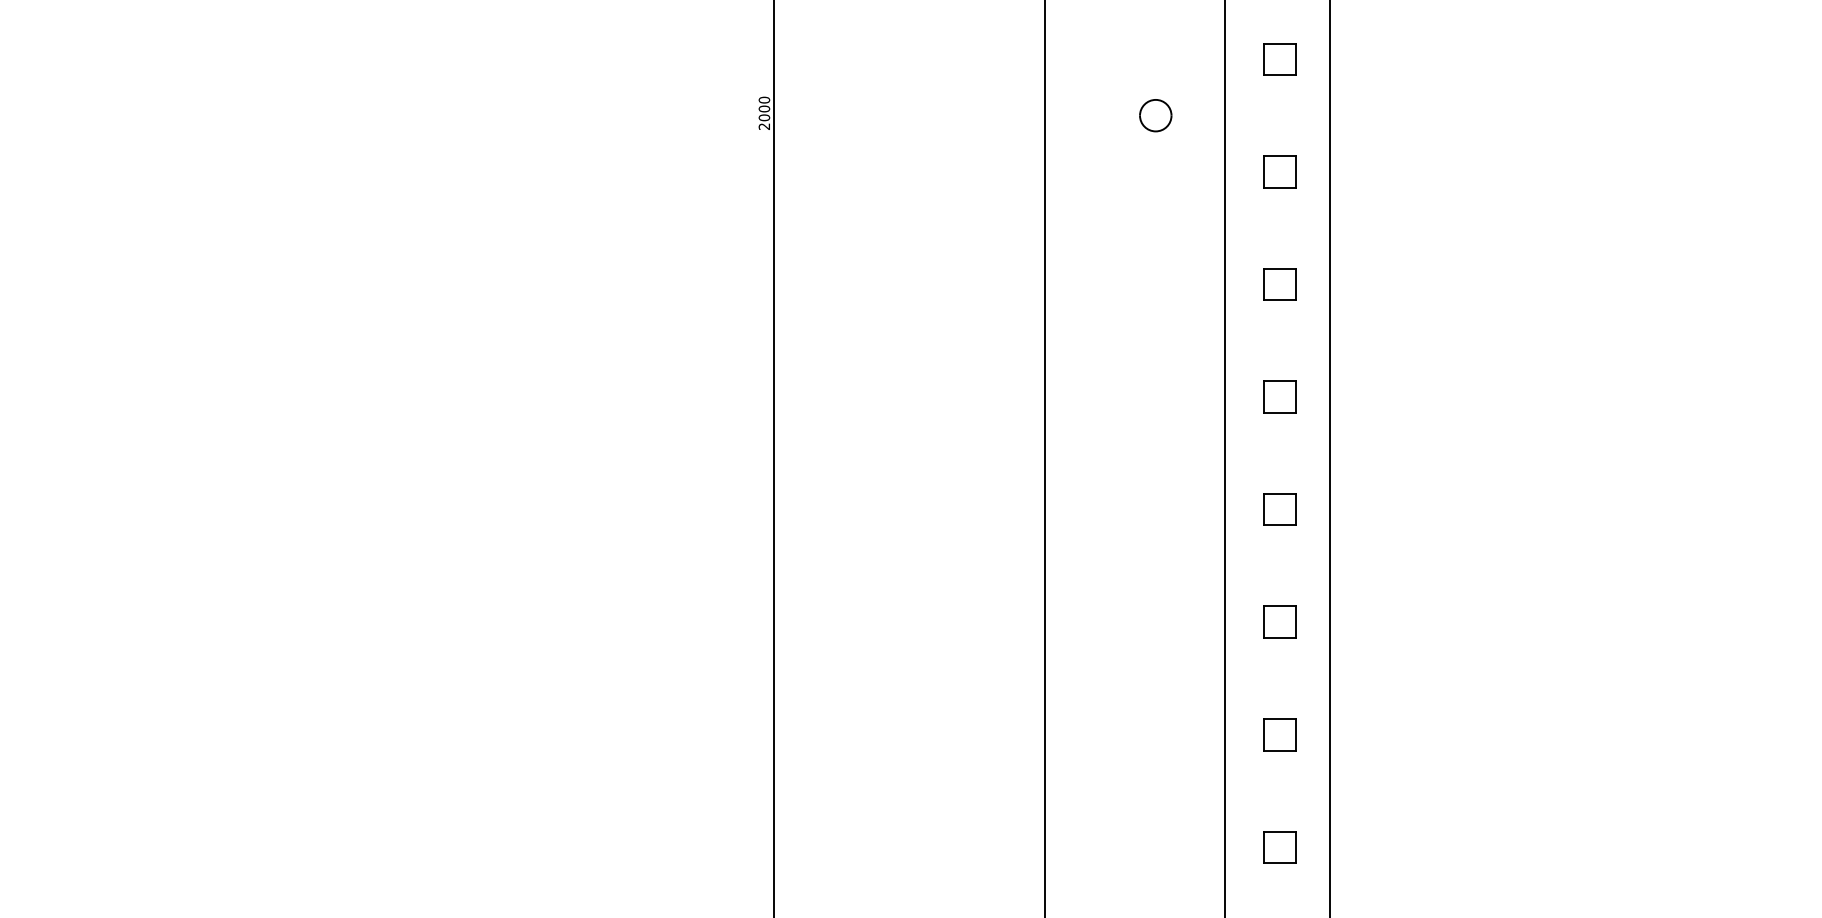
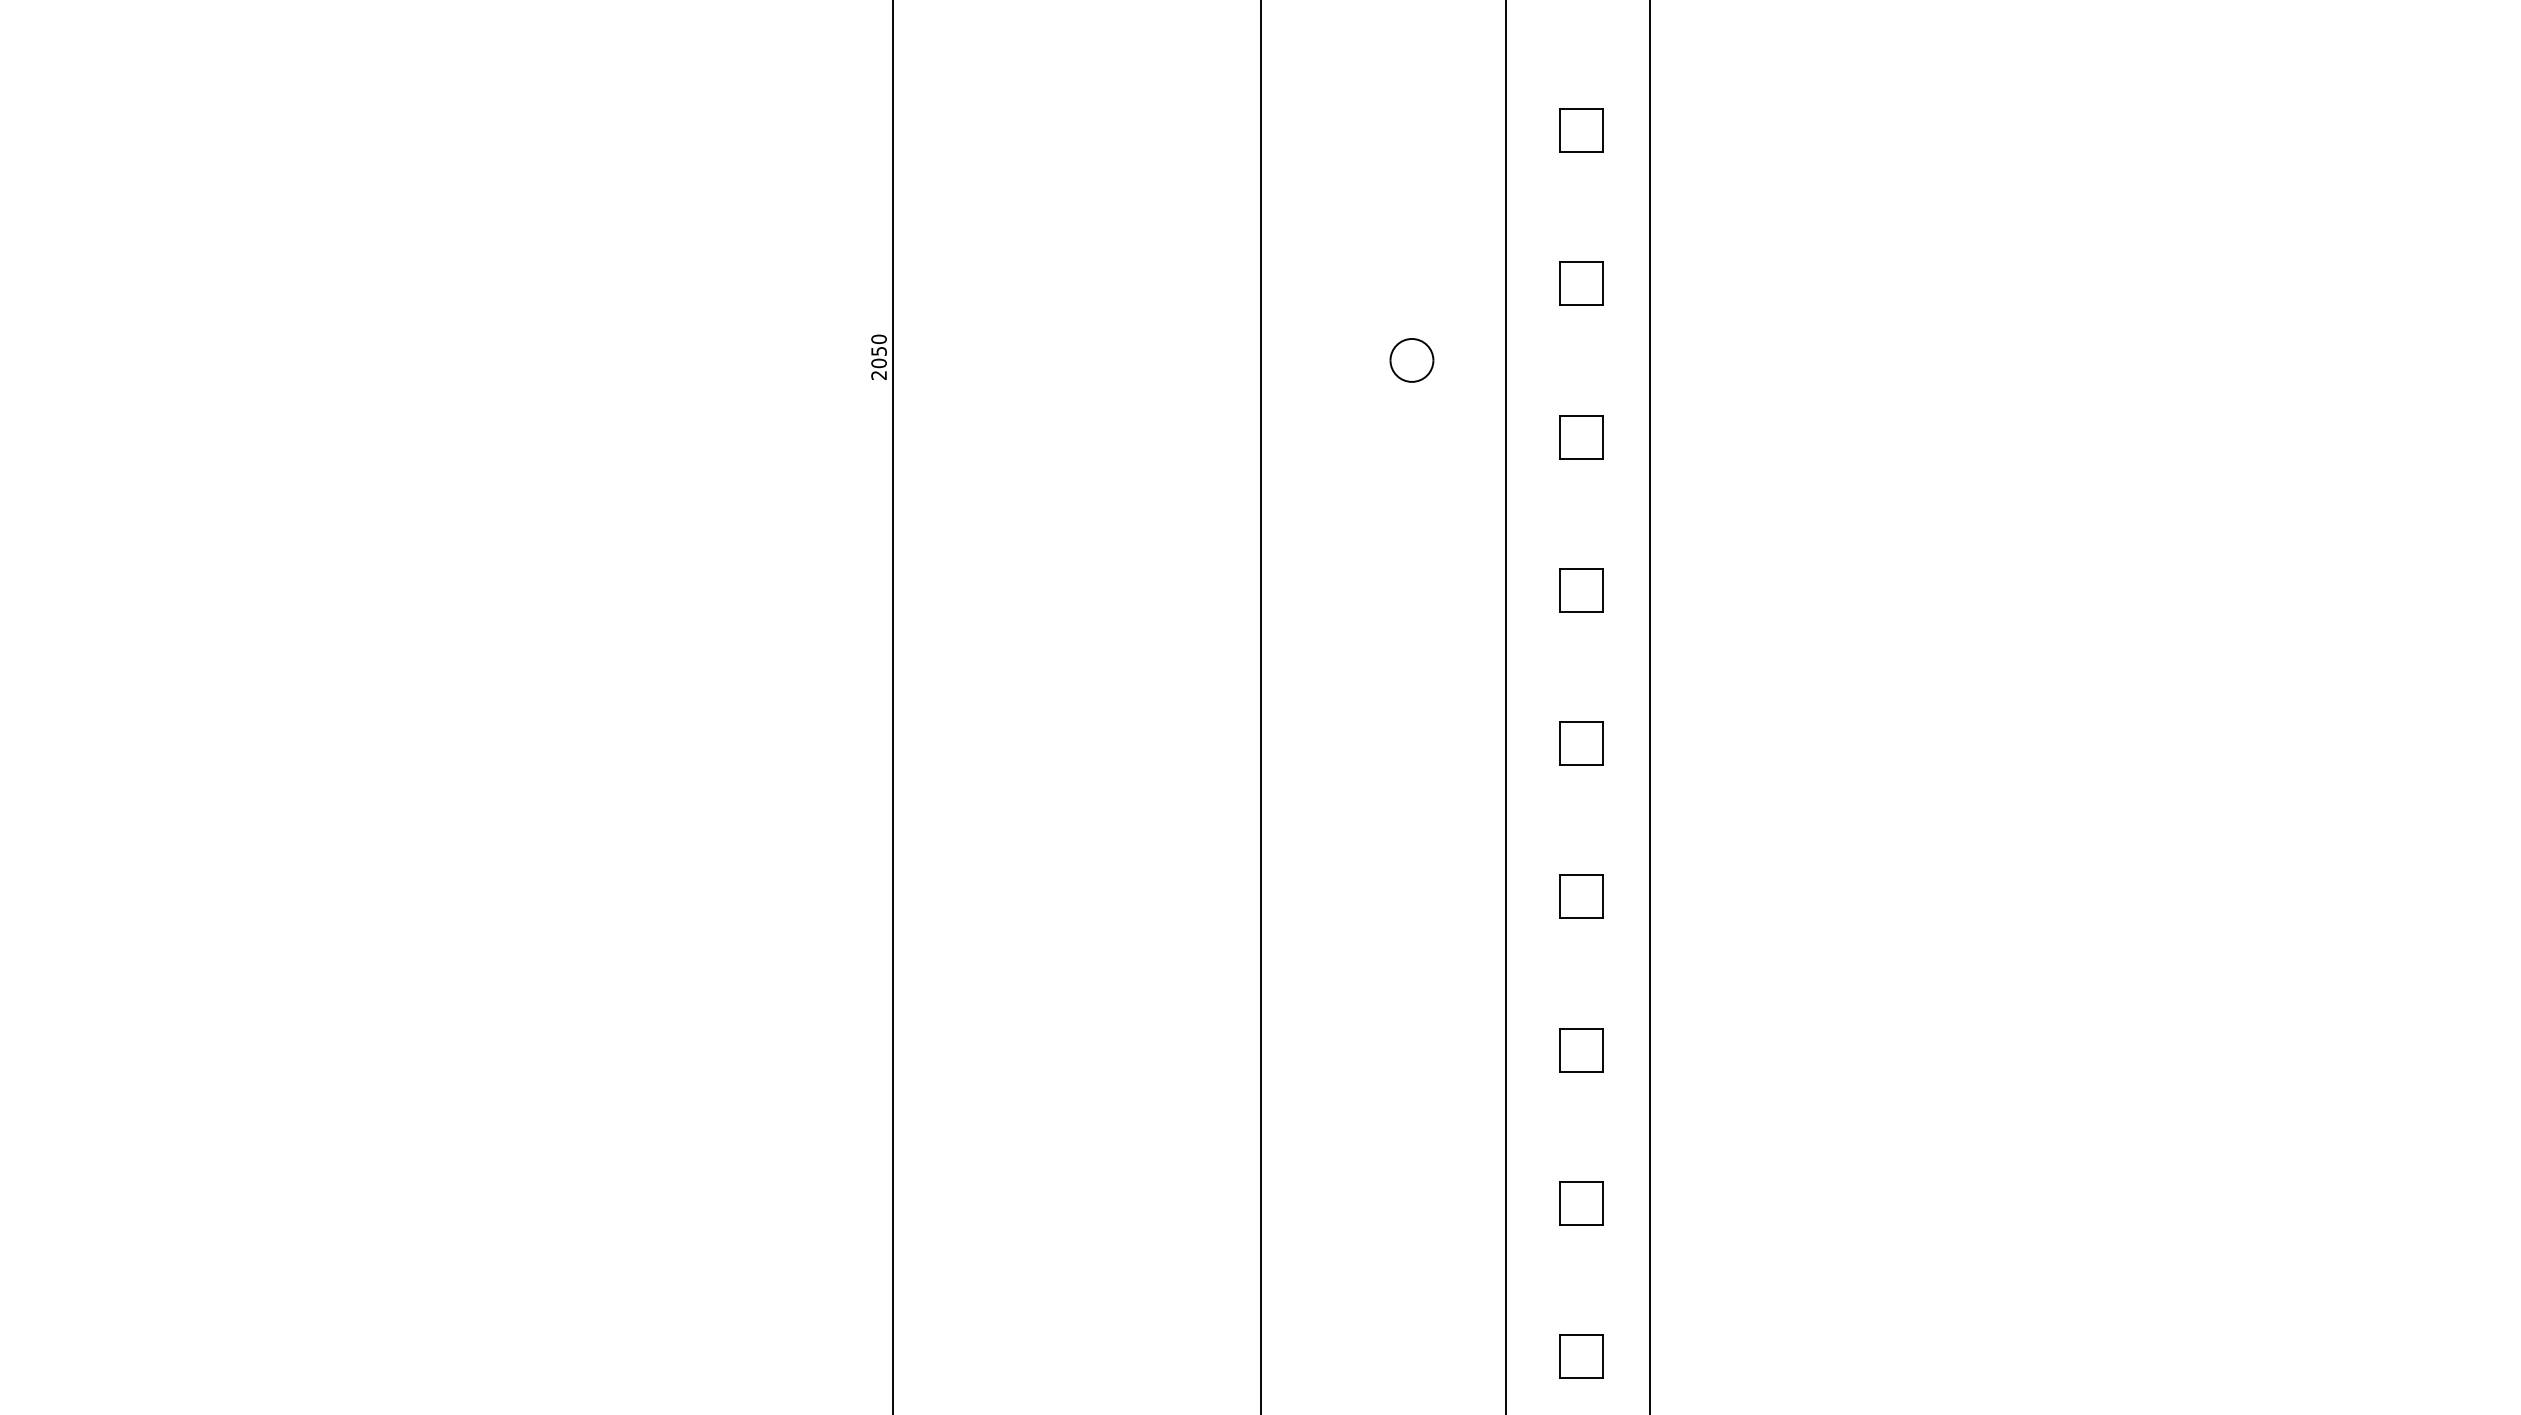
text: (763, 109) -> (878, 351), 2000 -> 2050

